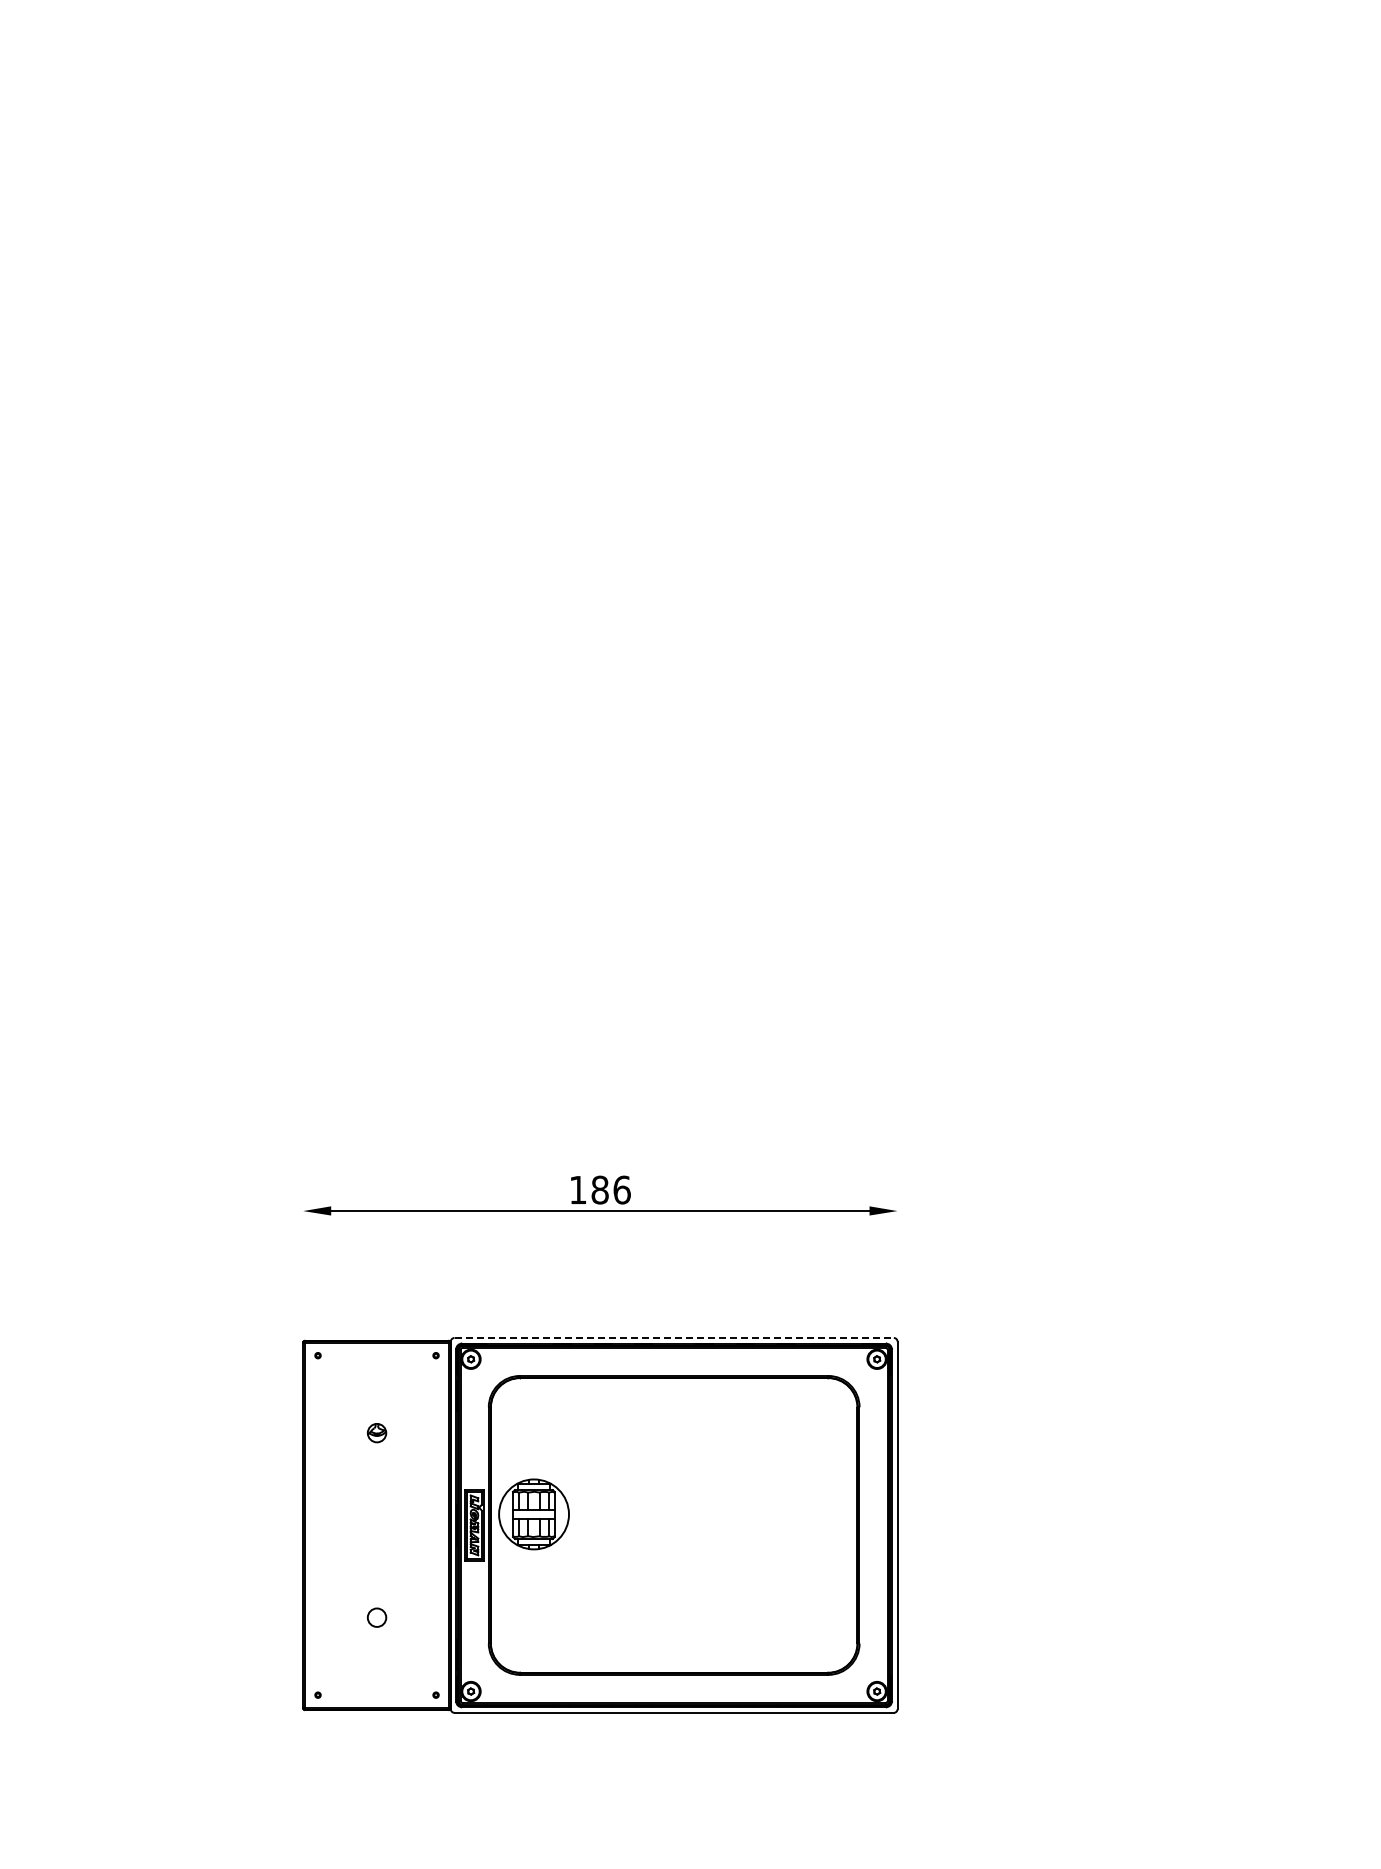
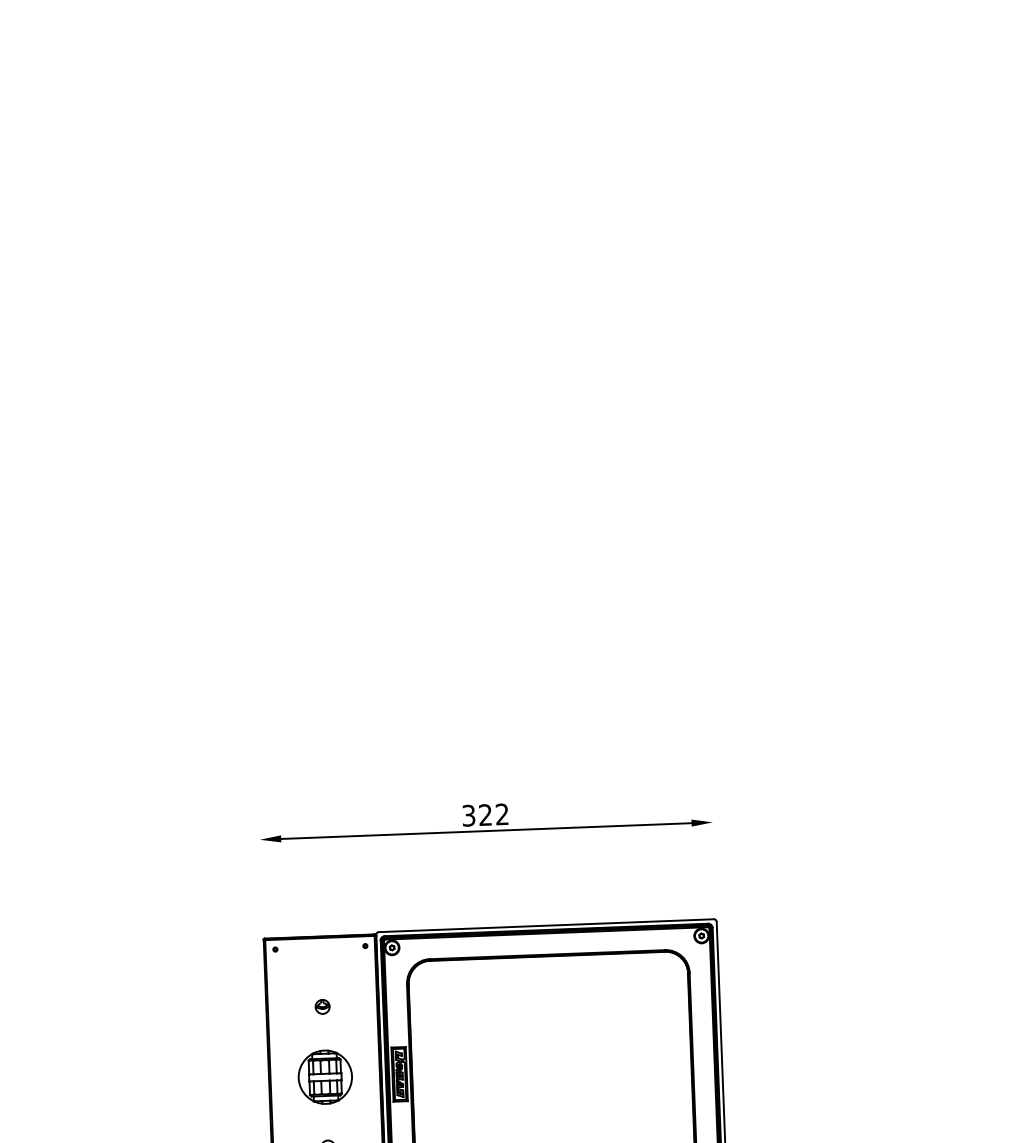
text: (600, 1189) -> (485, 814), 186 -> 322
line: (674, 1338) -> (546, 926), dashed -> solid
part: (533, 1514) -> (324, 1077), moved

